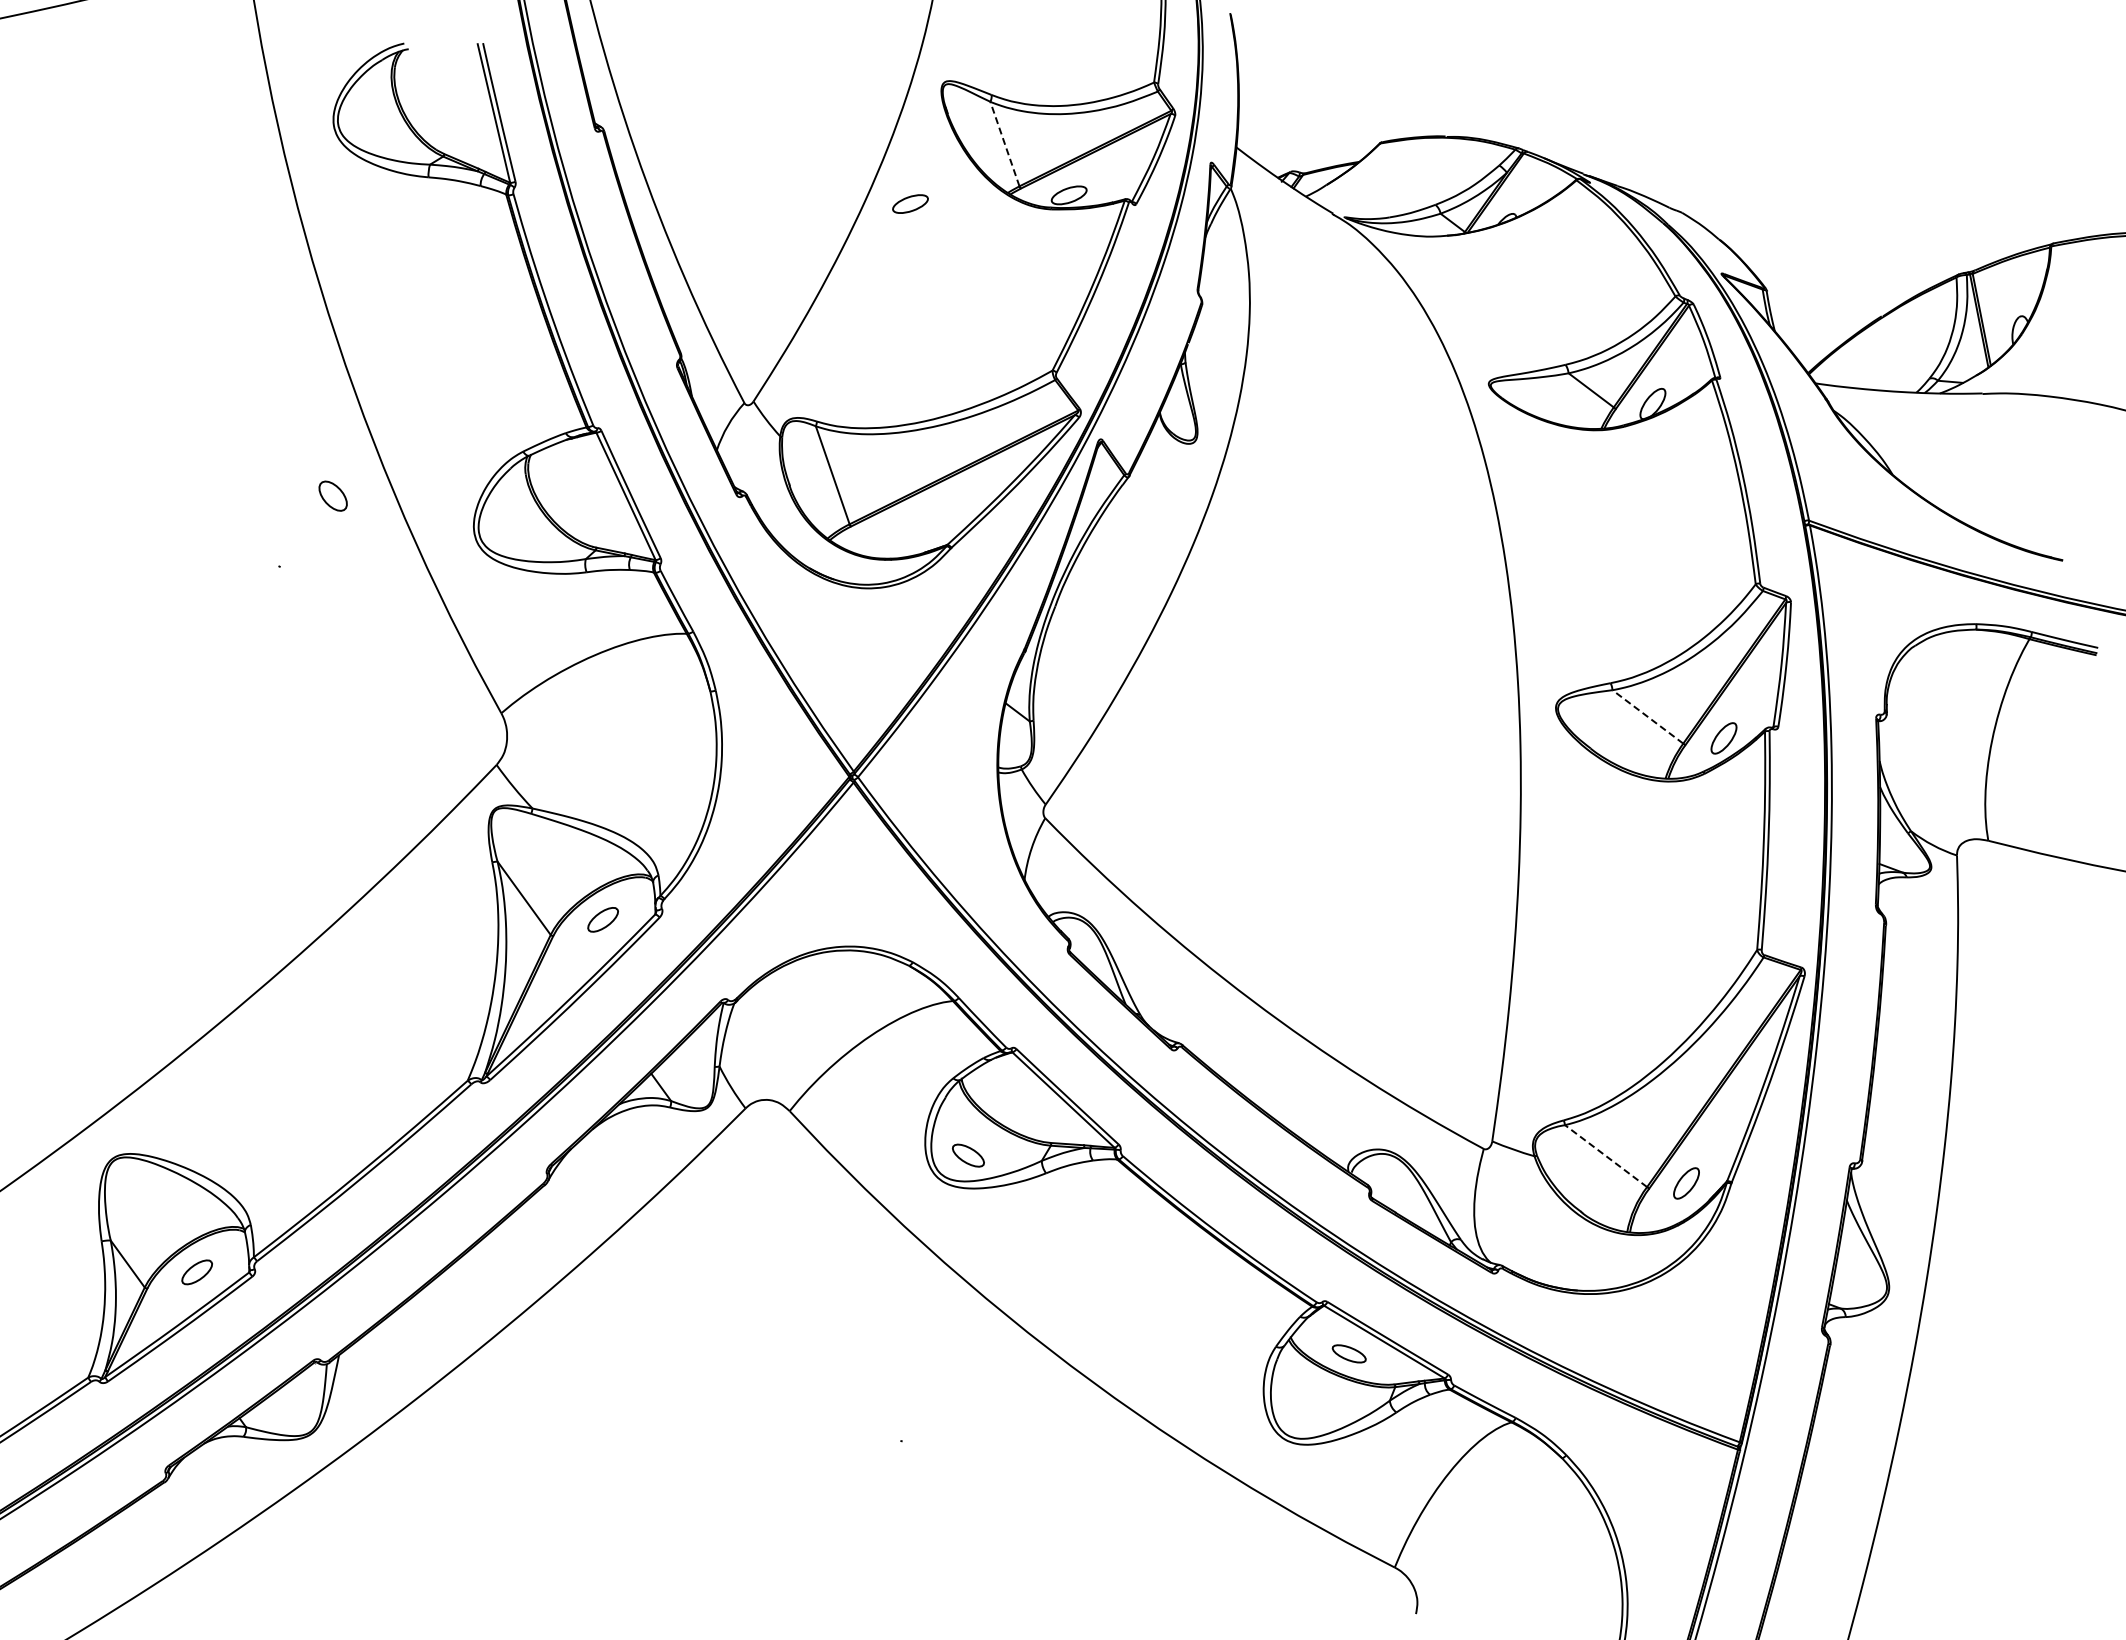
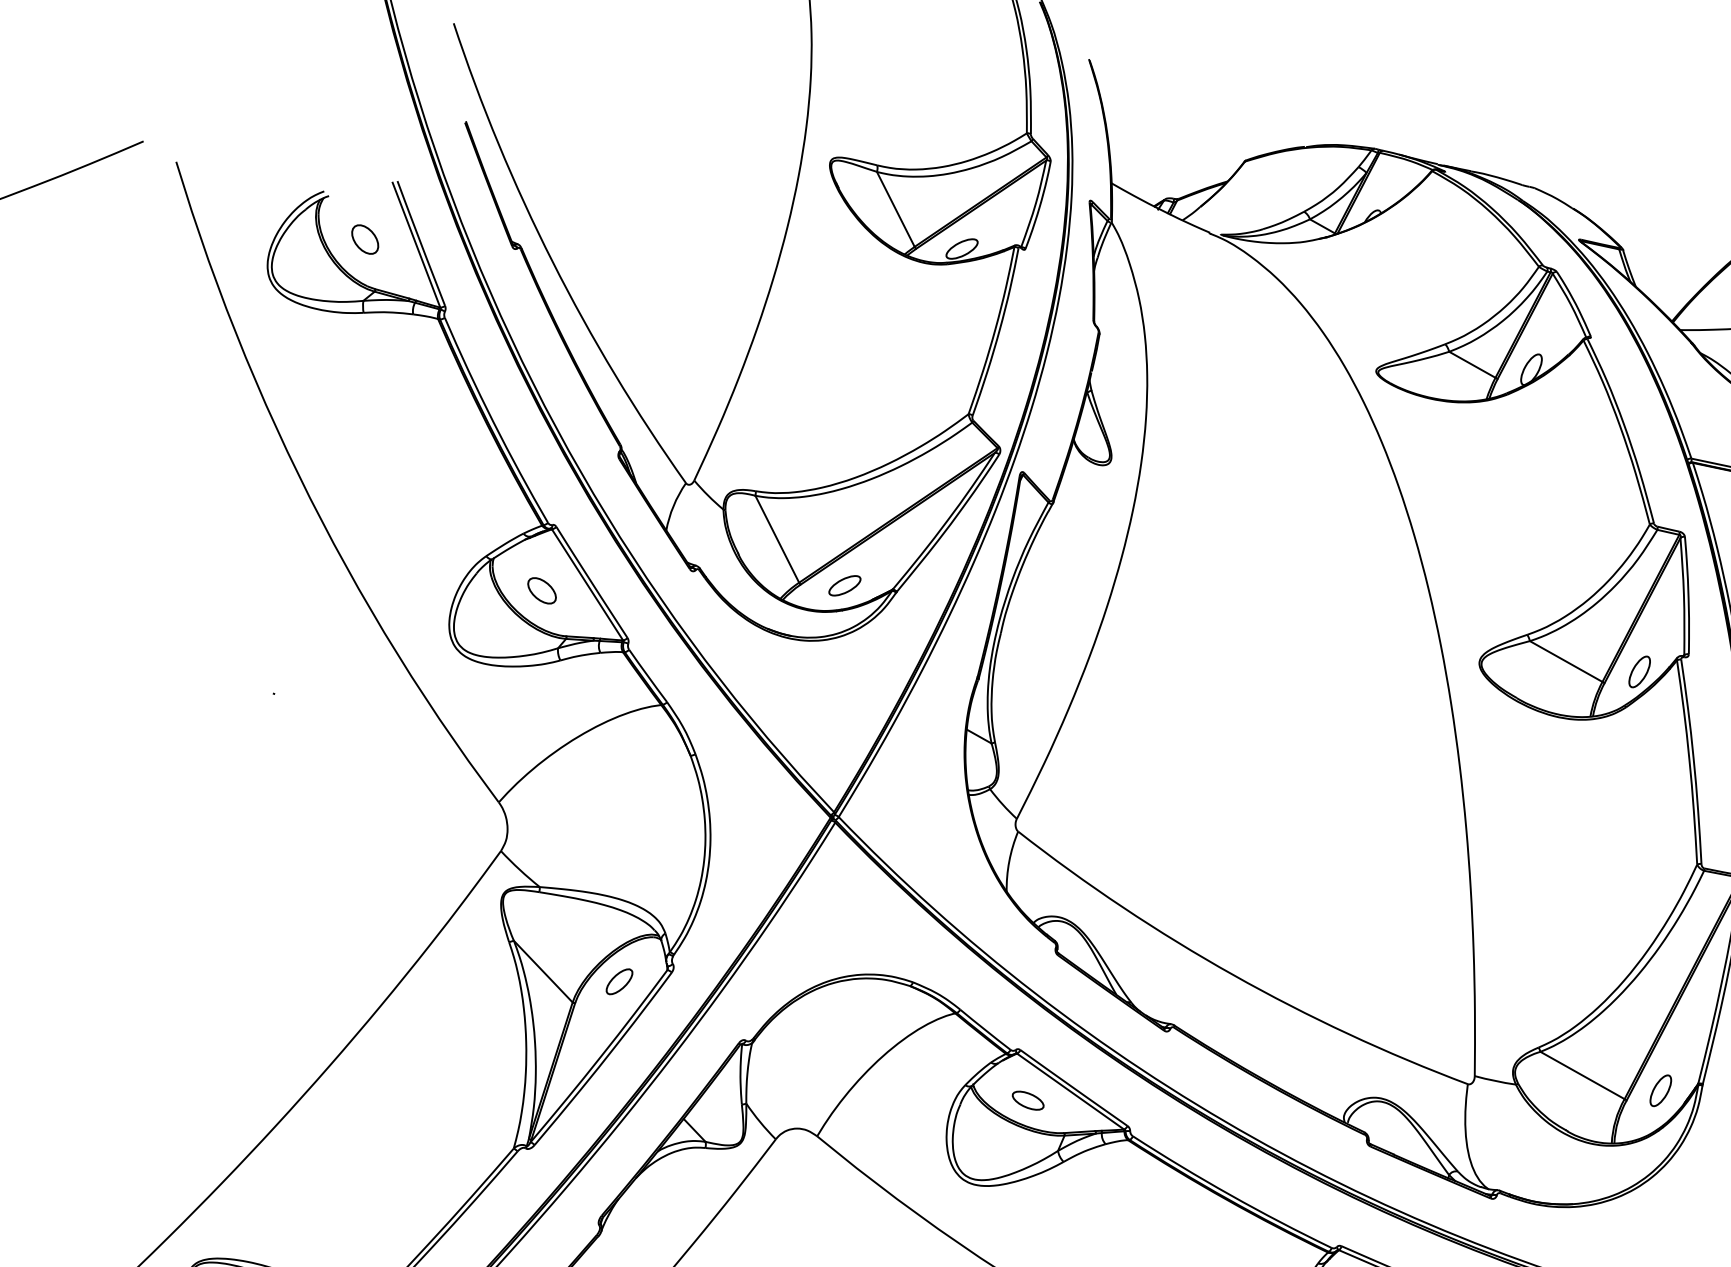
part: (440, 100) -> (365, 239), added
line: (1004, 144) -> (895, 209), dashed -> solid
part: (910, 203) -> (844, 585), moved
part: (332, 495) -> (541, 590), moved
line: (1647, 716) -> (1565, 661), dashed -> solid
part: (968, 1155) -> (1028, 1100), moved
line: (1605, 1155) -> (1581, 1074), dashed -> solid

